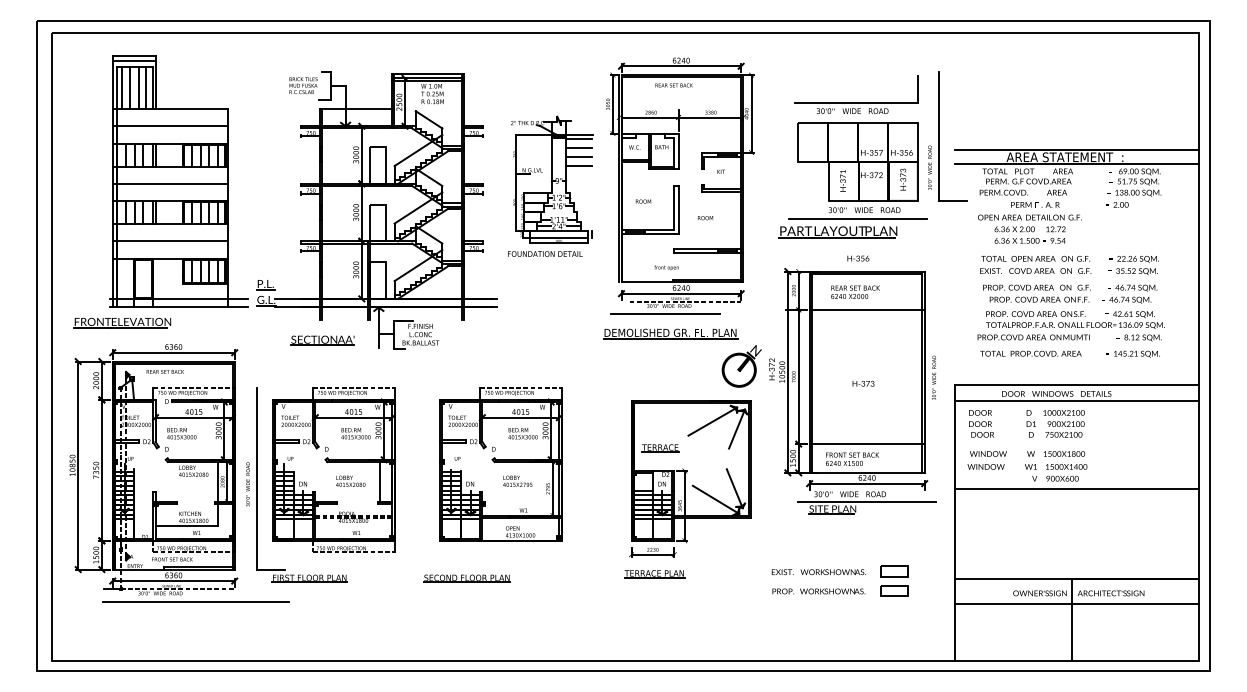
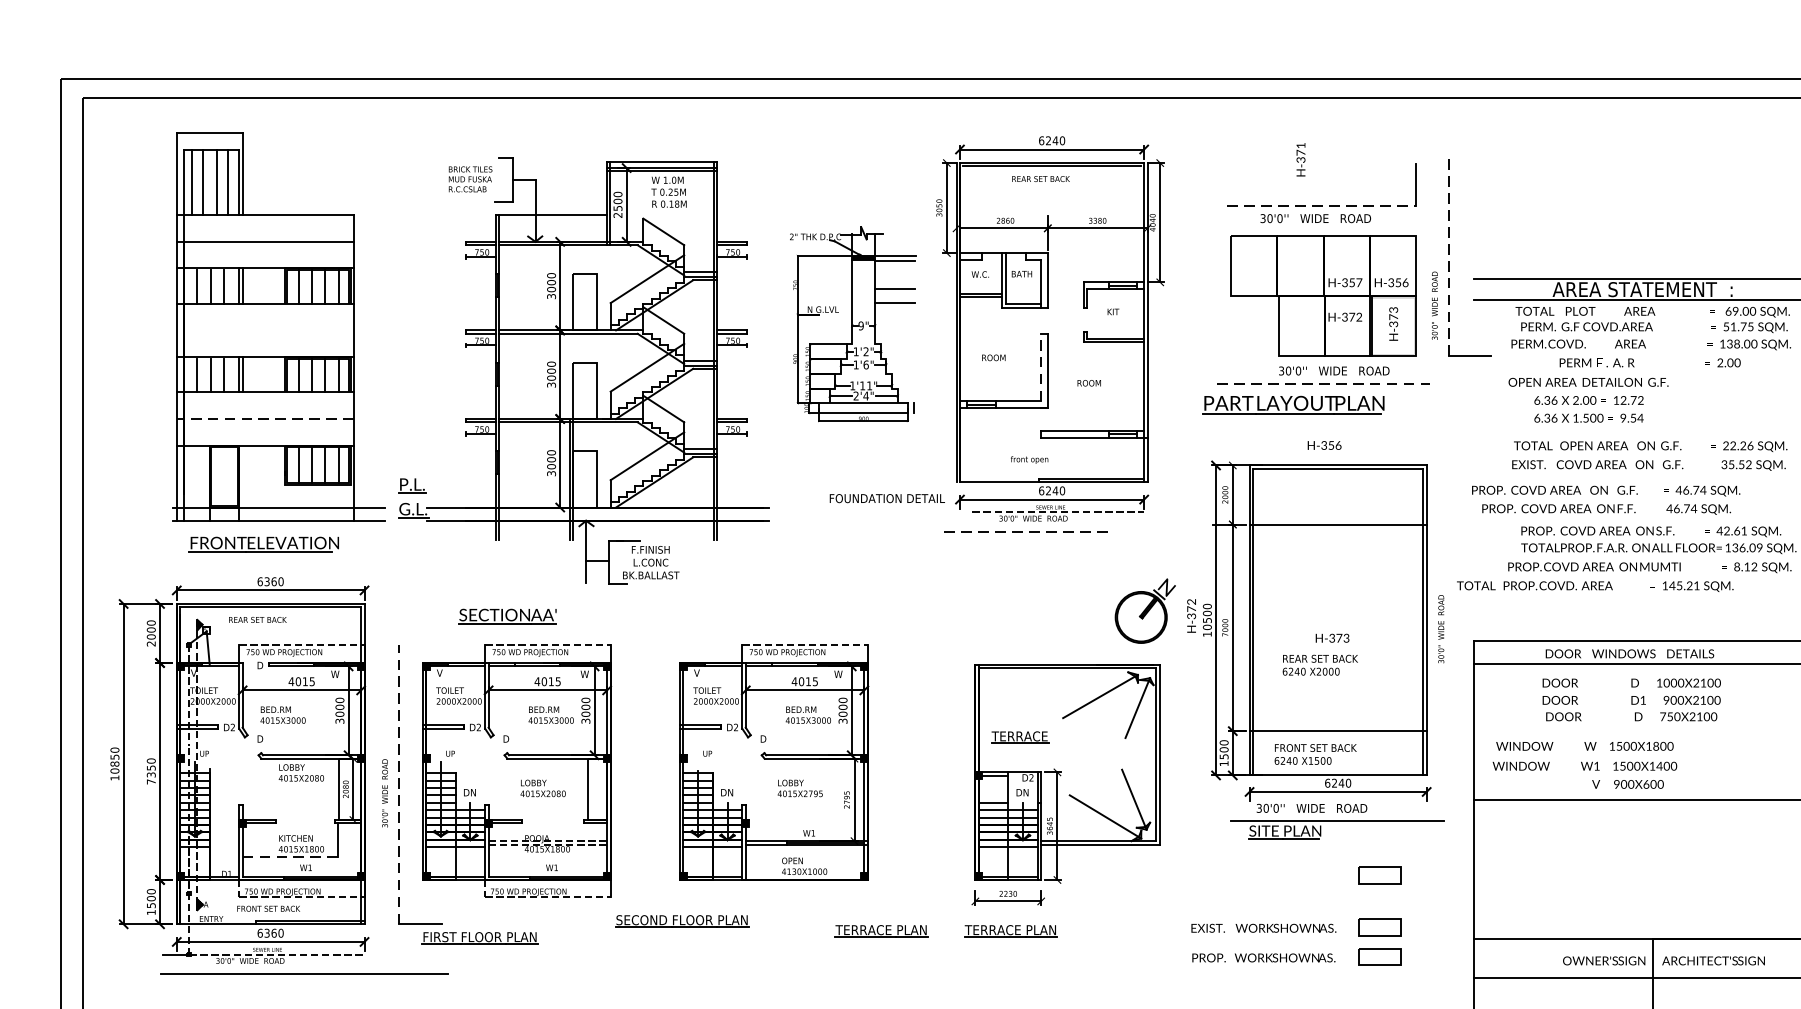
line: (133, 61) -> (208, 142), removed
line: (857, 102) -> (1323, 205), solid -> dashed
line: (939, 136) -> (1449, 257), solid -> dashed
line: (579, 147) -> (895, 274), removed
text: (842, 180) -> (1300, 159), moved
line: (169, 183) -> (264, 329), removed
line: (674, 208) -> (1041, 368), solid -> dashed
line: (858, 218) -> (1324, 383), solid -> dashed
line: (170, 241) -> (265, 419), solid -> dashed
text: (545, 253) -> (887, 497), moved
text: (855, 291) -> (1320, 663), moved
text: (1070, 293) -> (1606, 499), moved
line: (666, 314) -> (1029, 531), solid -> dashed
part: (122, 322) -> (264, 543), moved
part: (670, 333) -> (1035, 560), removed
part: (322, 340) -> (507, 616), moved
text: (1069, 353) -> (1594, 585), moved
text: (1026, 423) -> (1631, 699), moved
line: (257, 478) -> (399, 784), solid -> dashed
line: (187, 526) -> (291, 857), solid -> dashed
part: (894, 537) -> (1380, 874), added
part: (570, 574) -> (881, 931), added
part: (466, 578) -> (681, 921), moved

